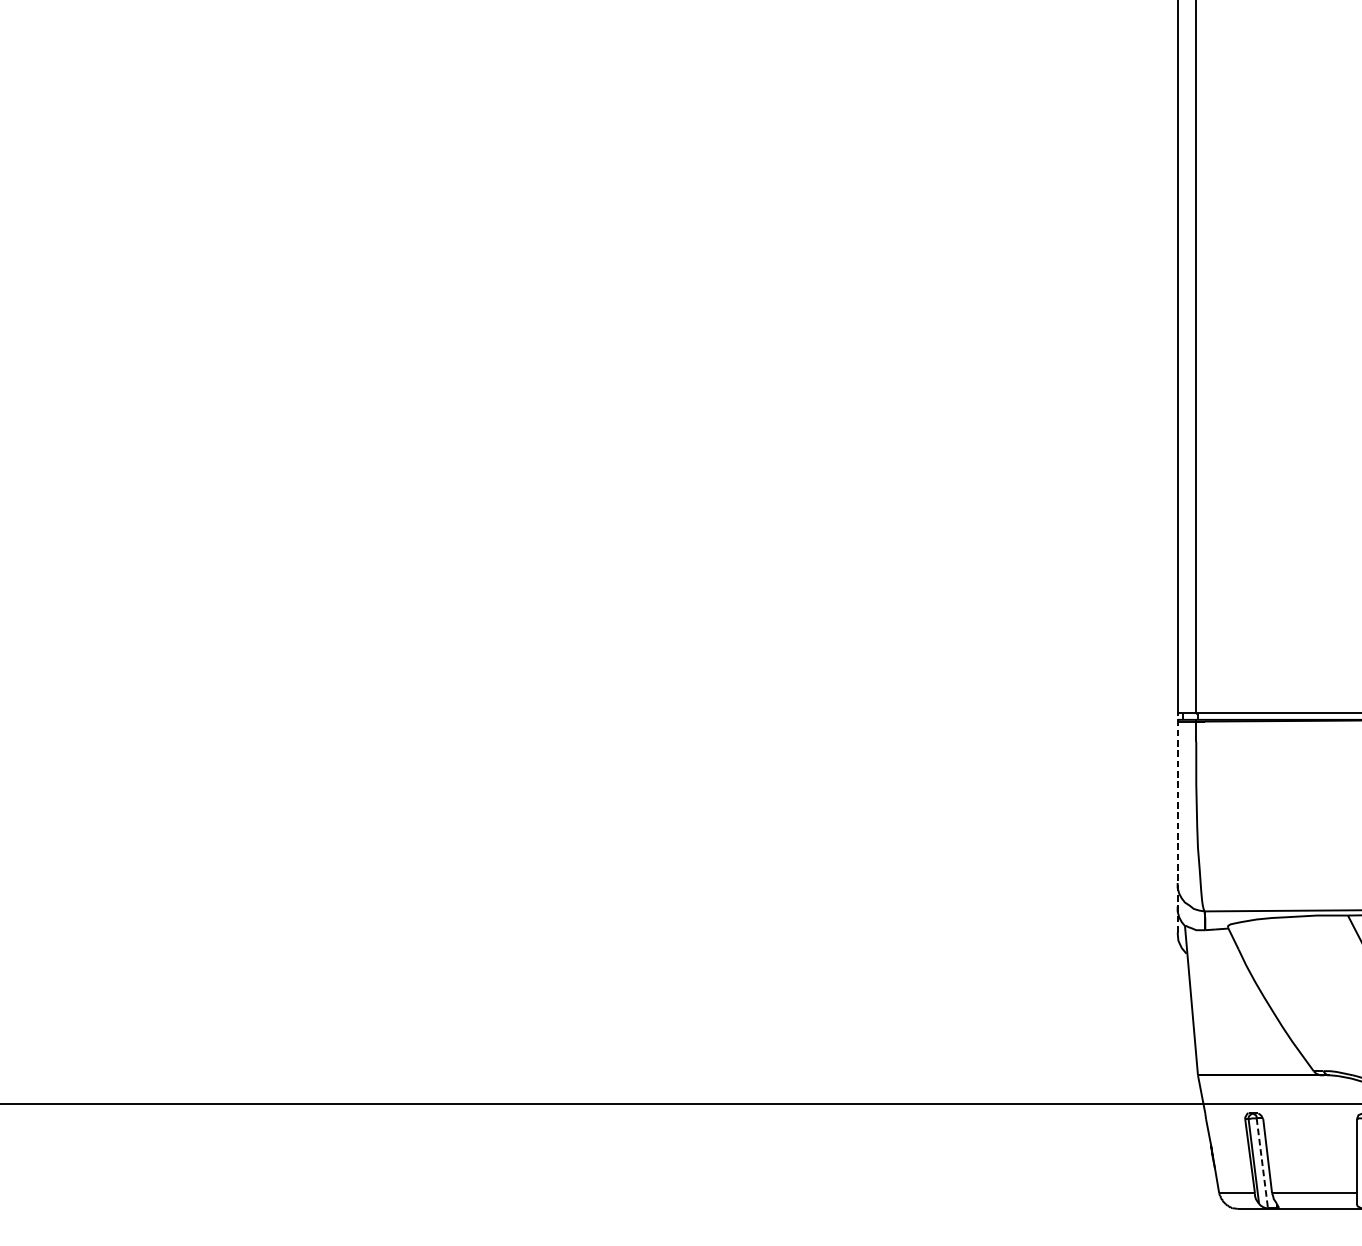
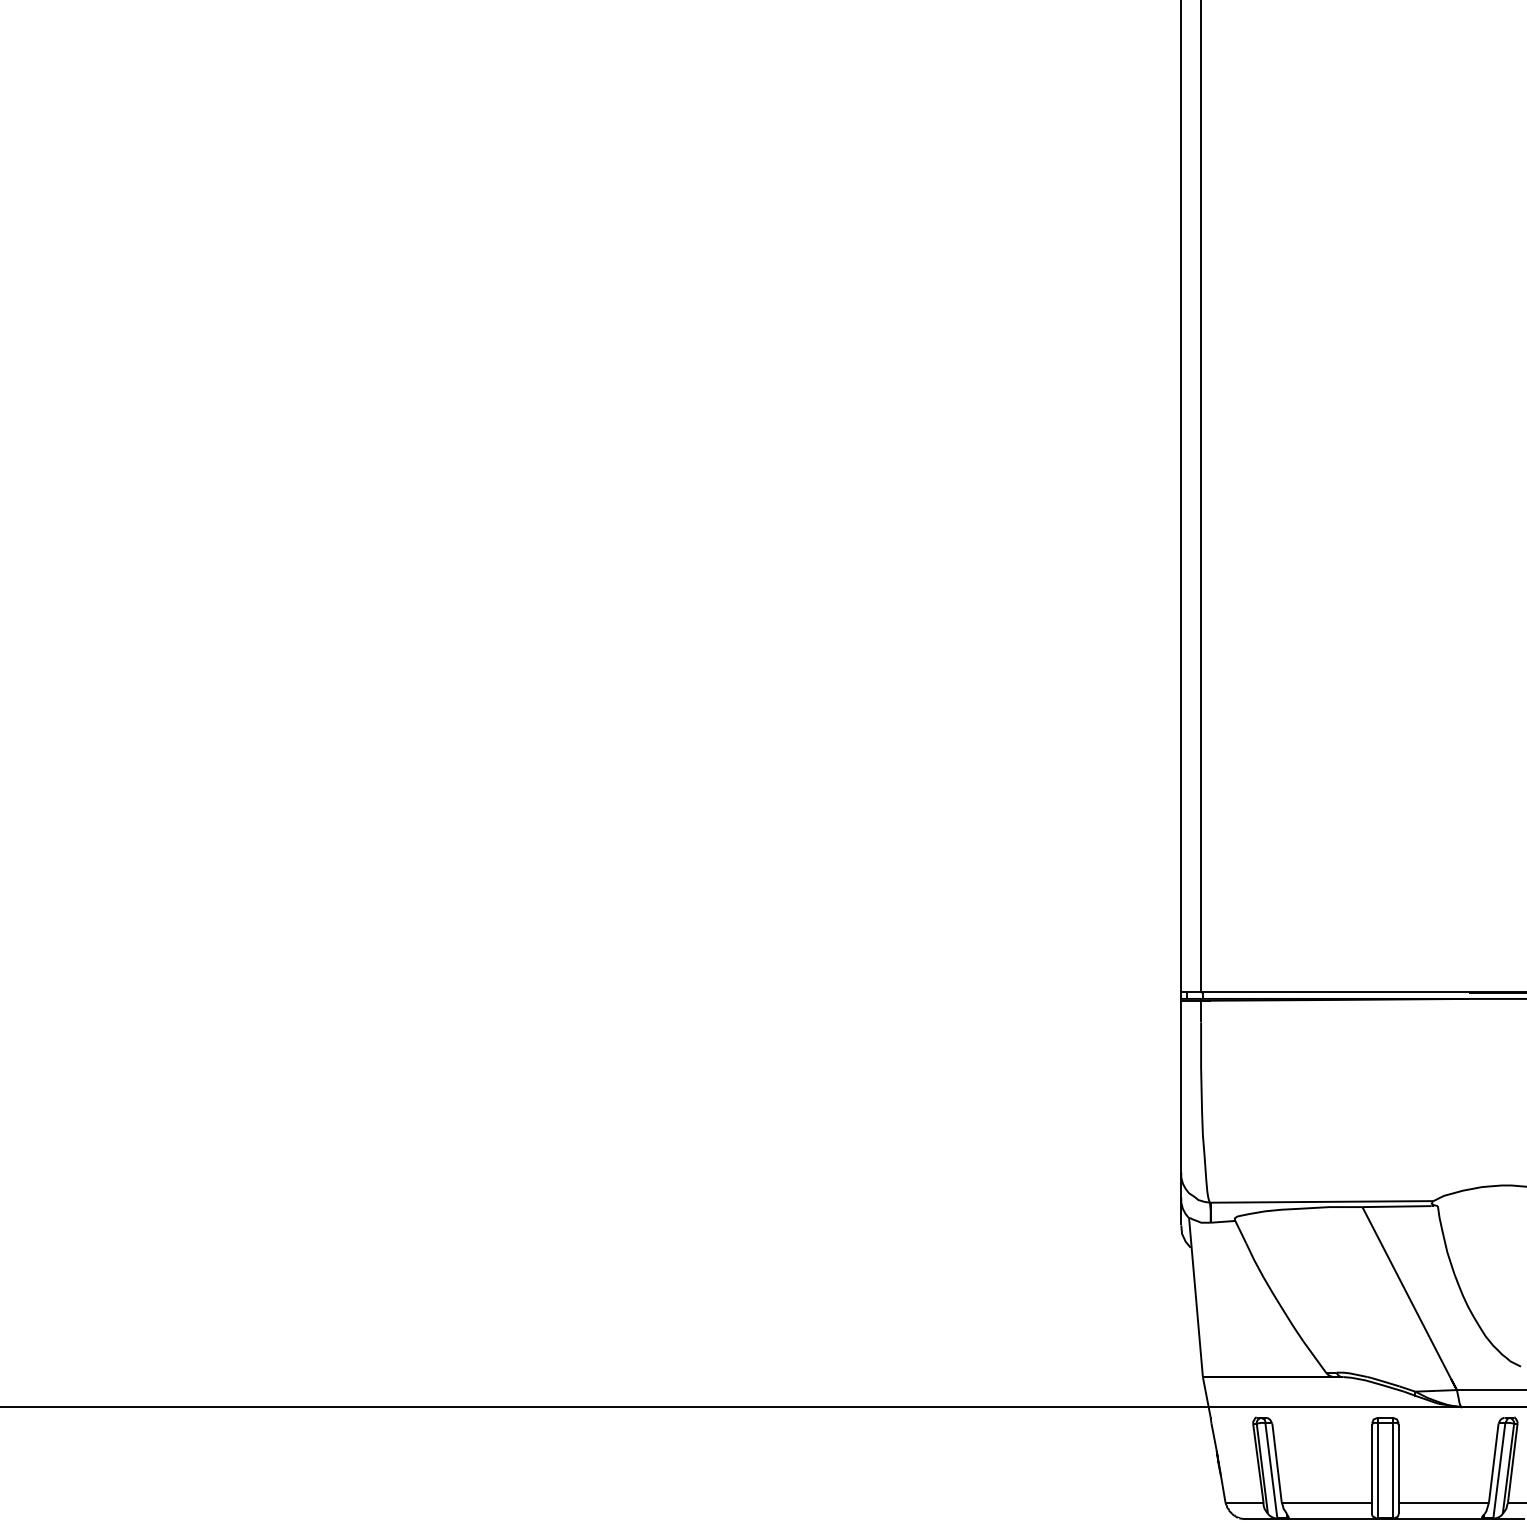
line: (1177, 822) -> (1181, 1108), dashed -> solid
line: (1262, 1164) -> (1271, 1471), dashed -> solid

